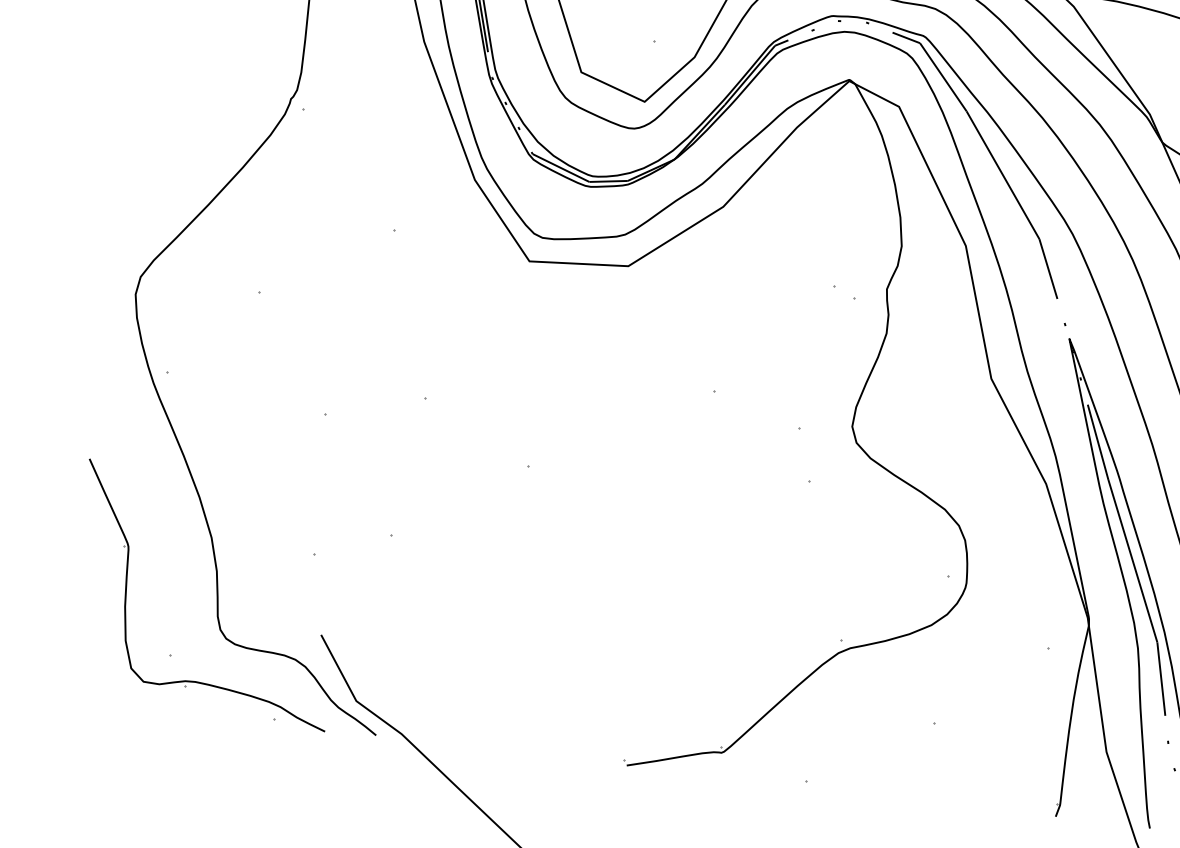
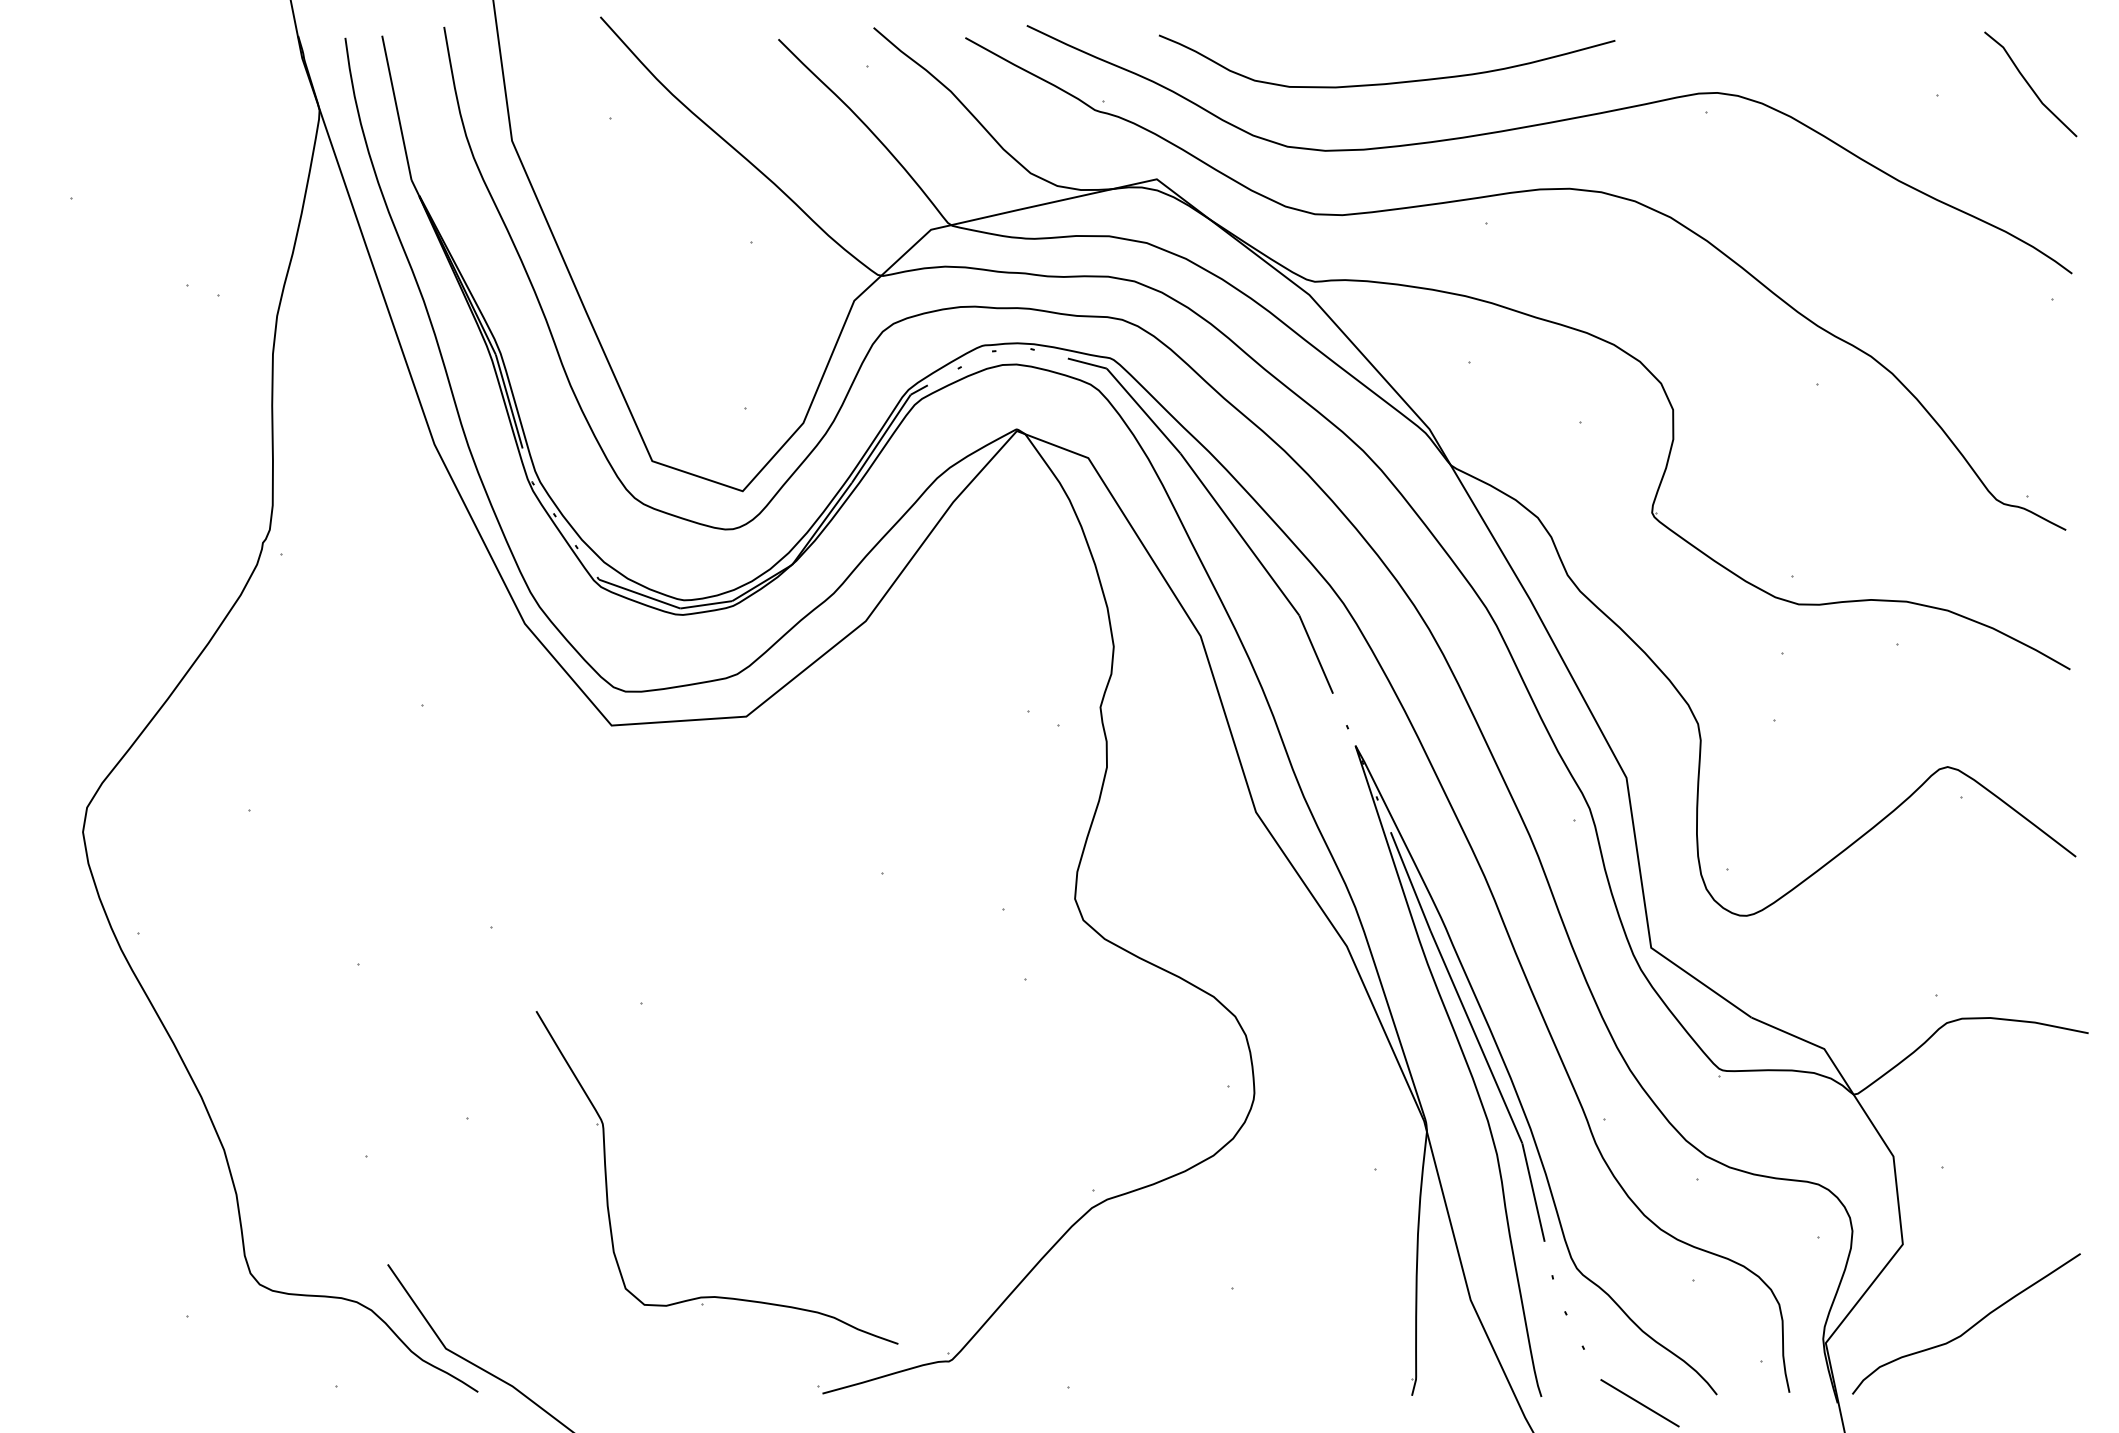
part: (127, 588) -> (607, 1181), moved

